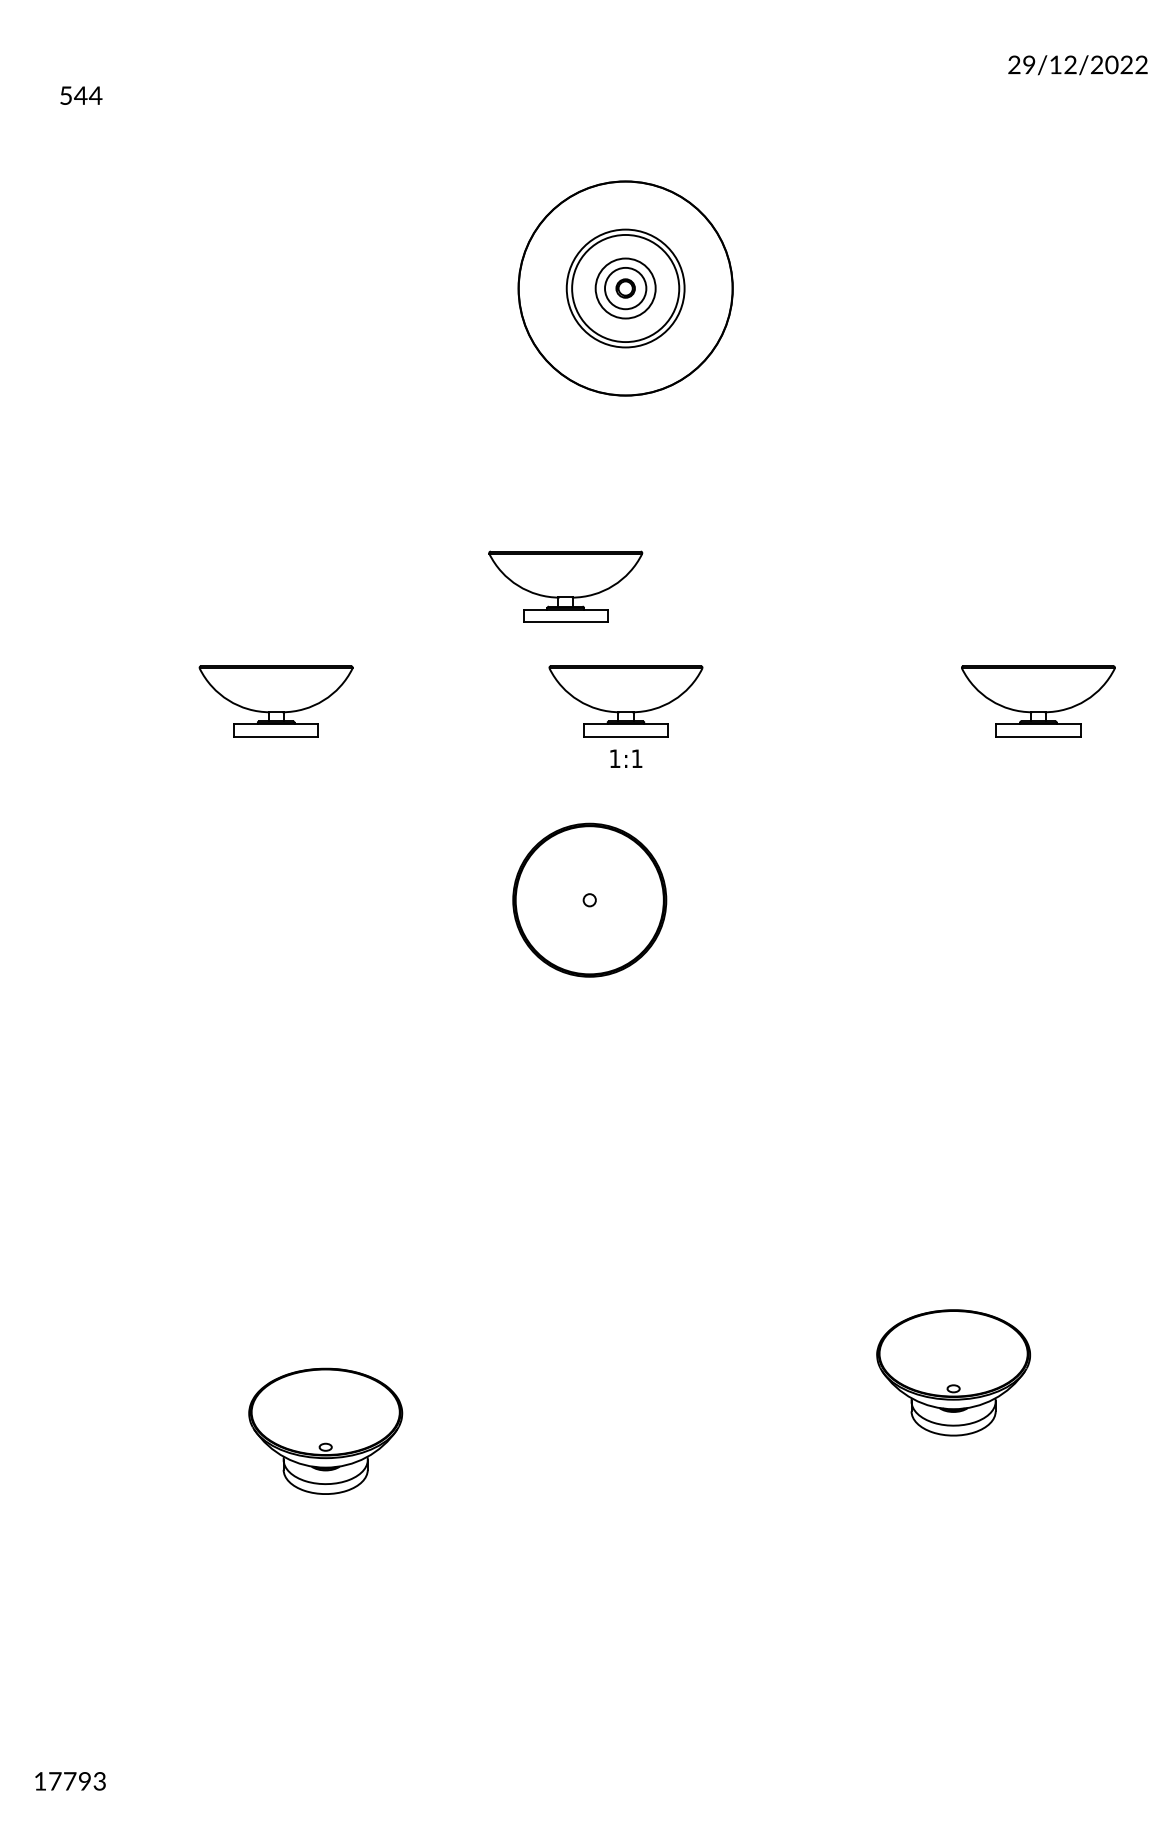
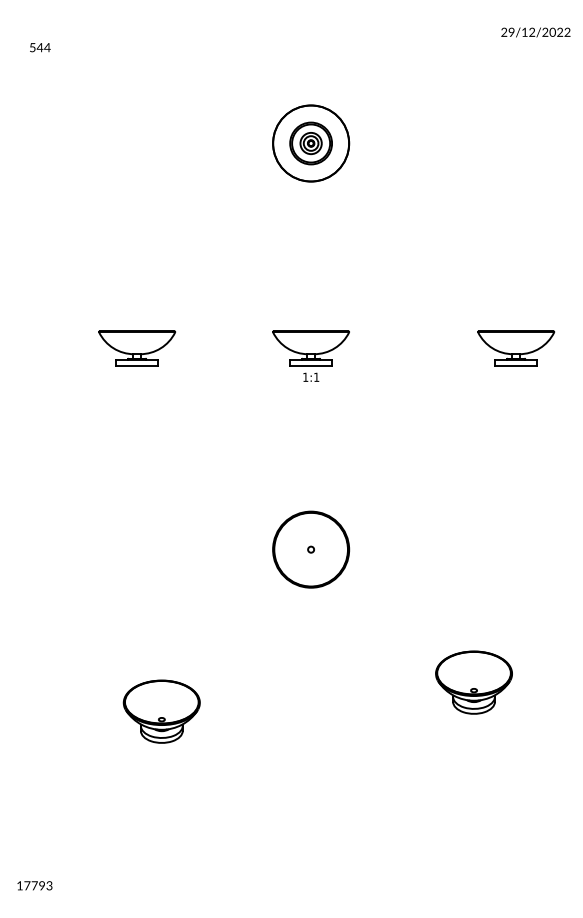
part: (626, 288) -> (311, 143), size x0.71
part: (566, 586) -> (281, 291), removed
part: (590, 899) -> (311, 549), moved

